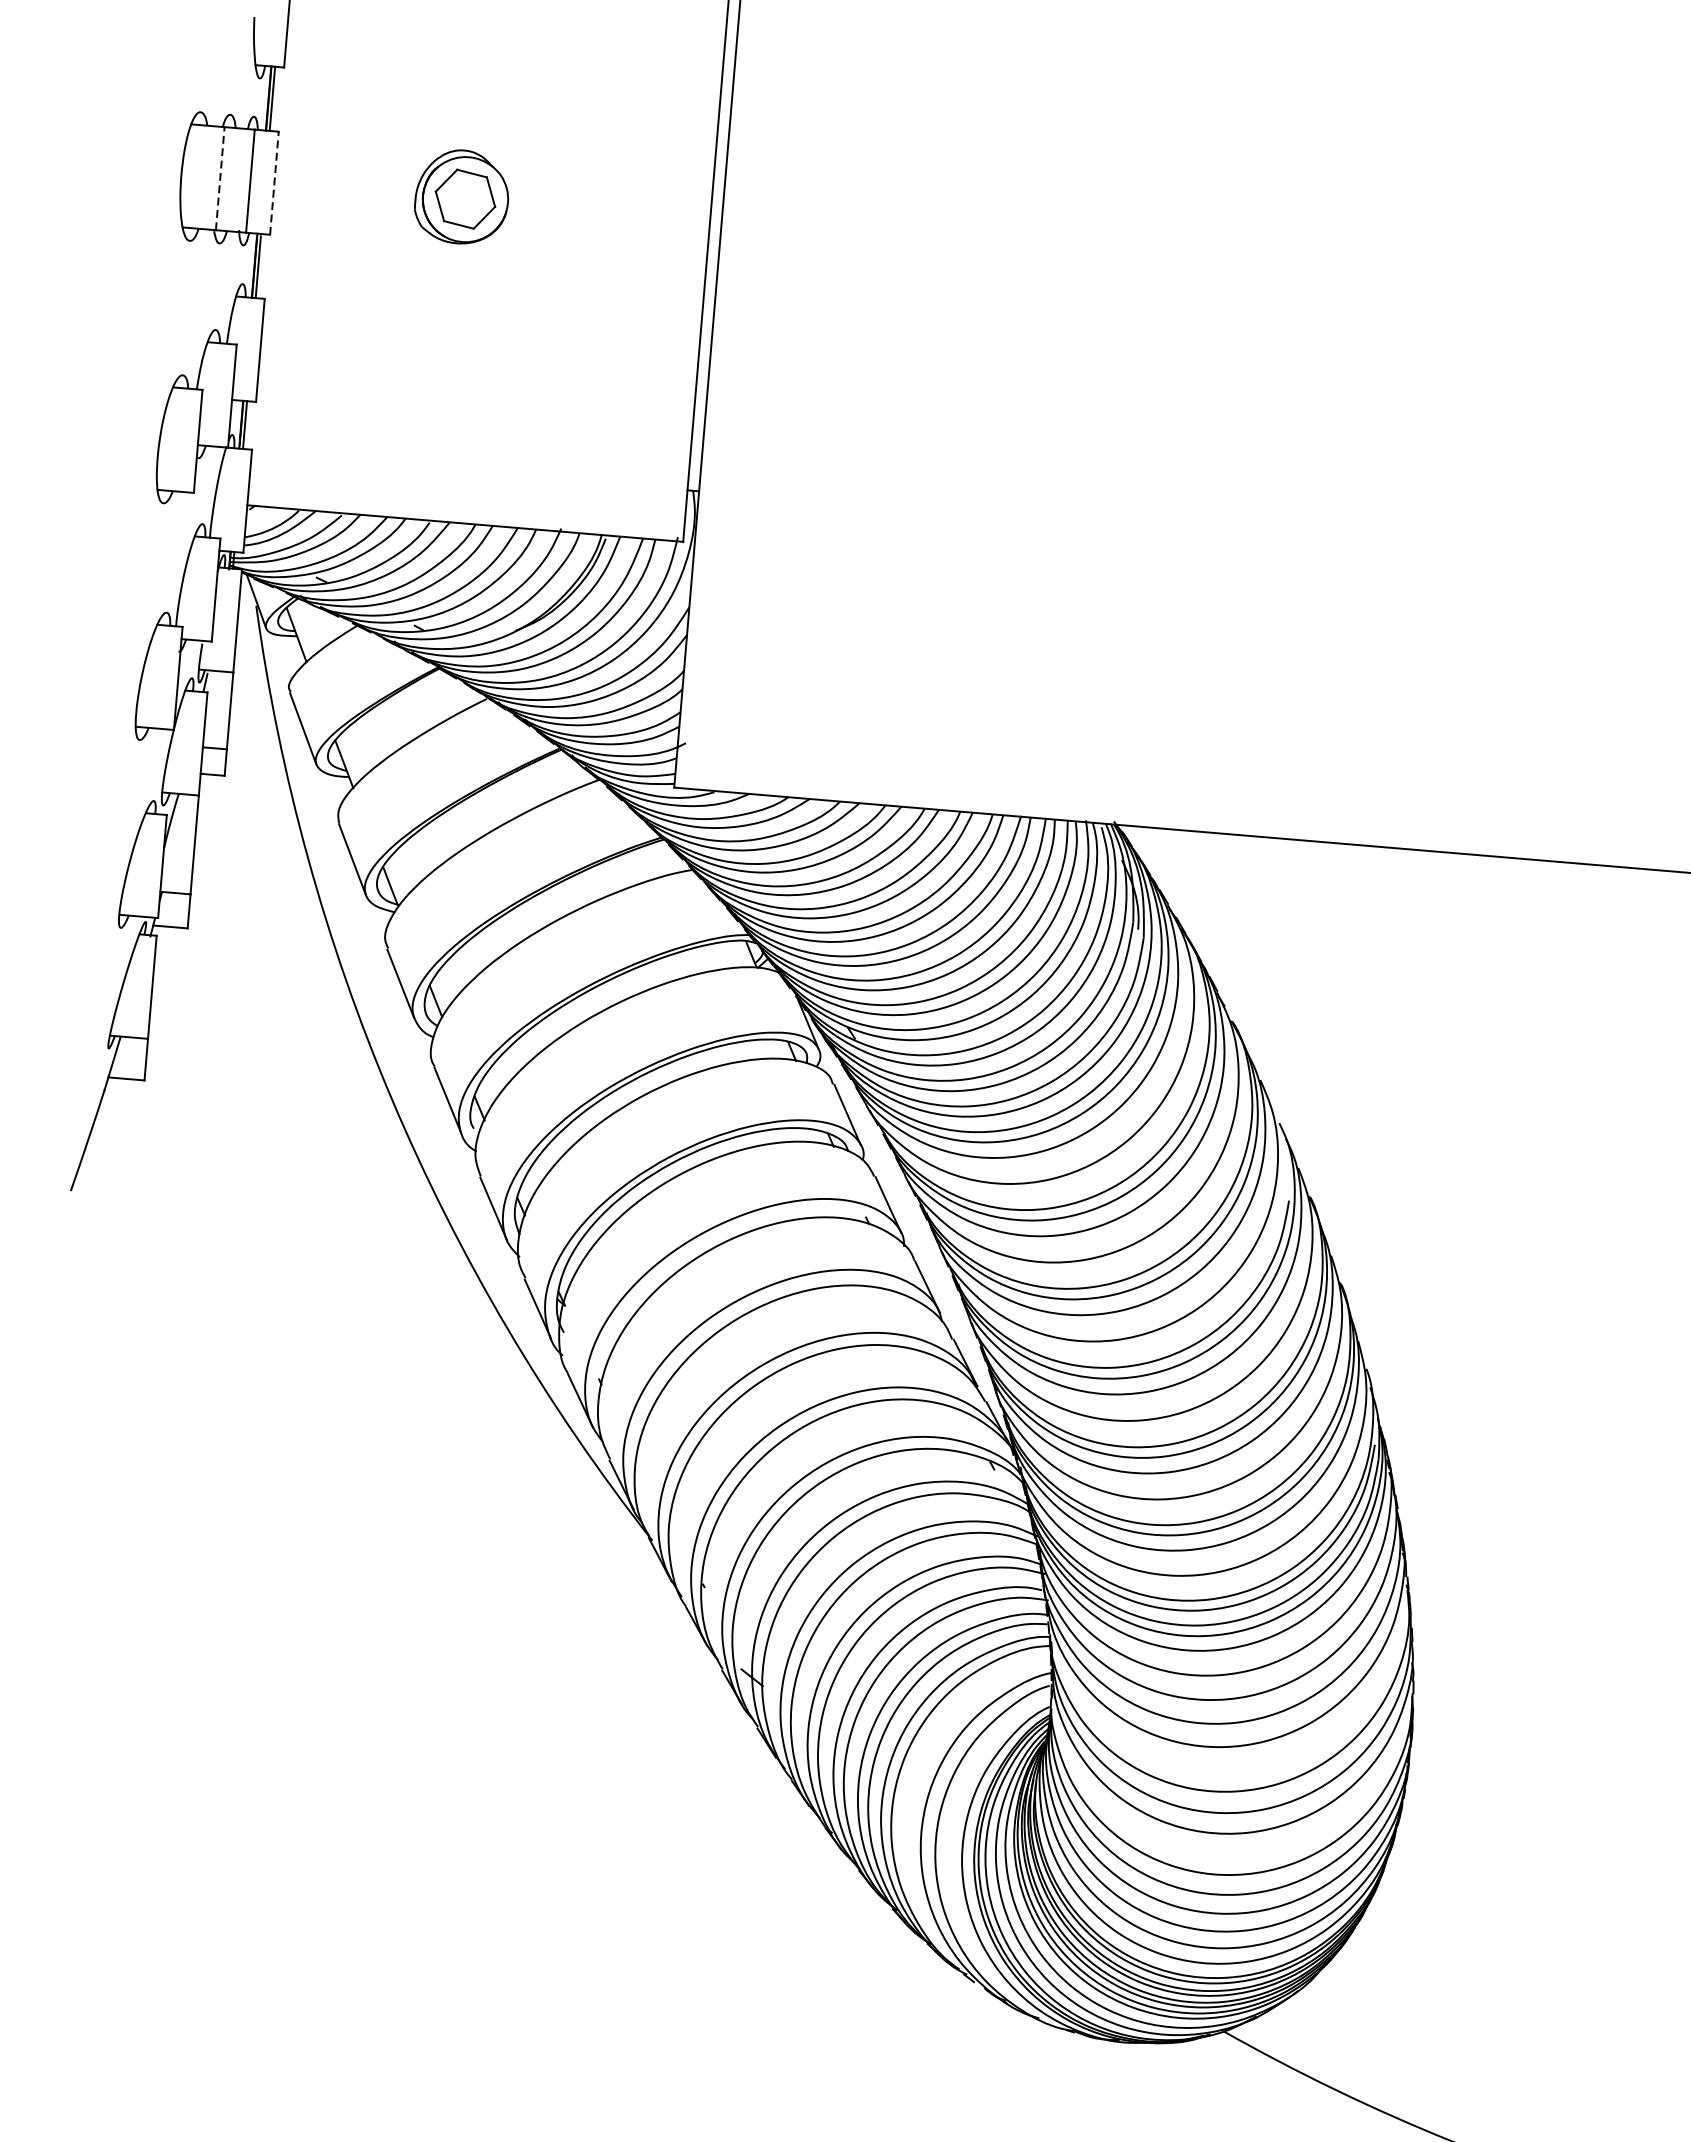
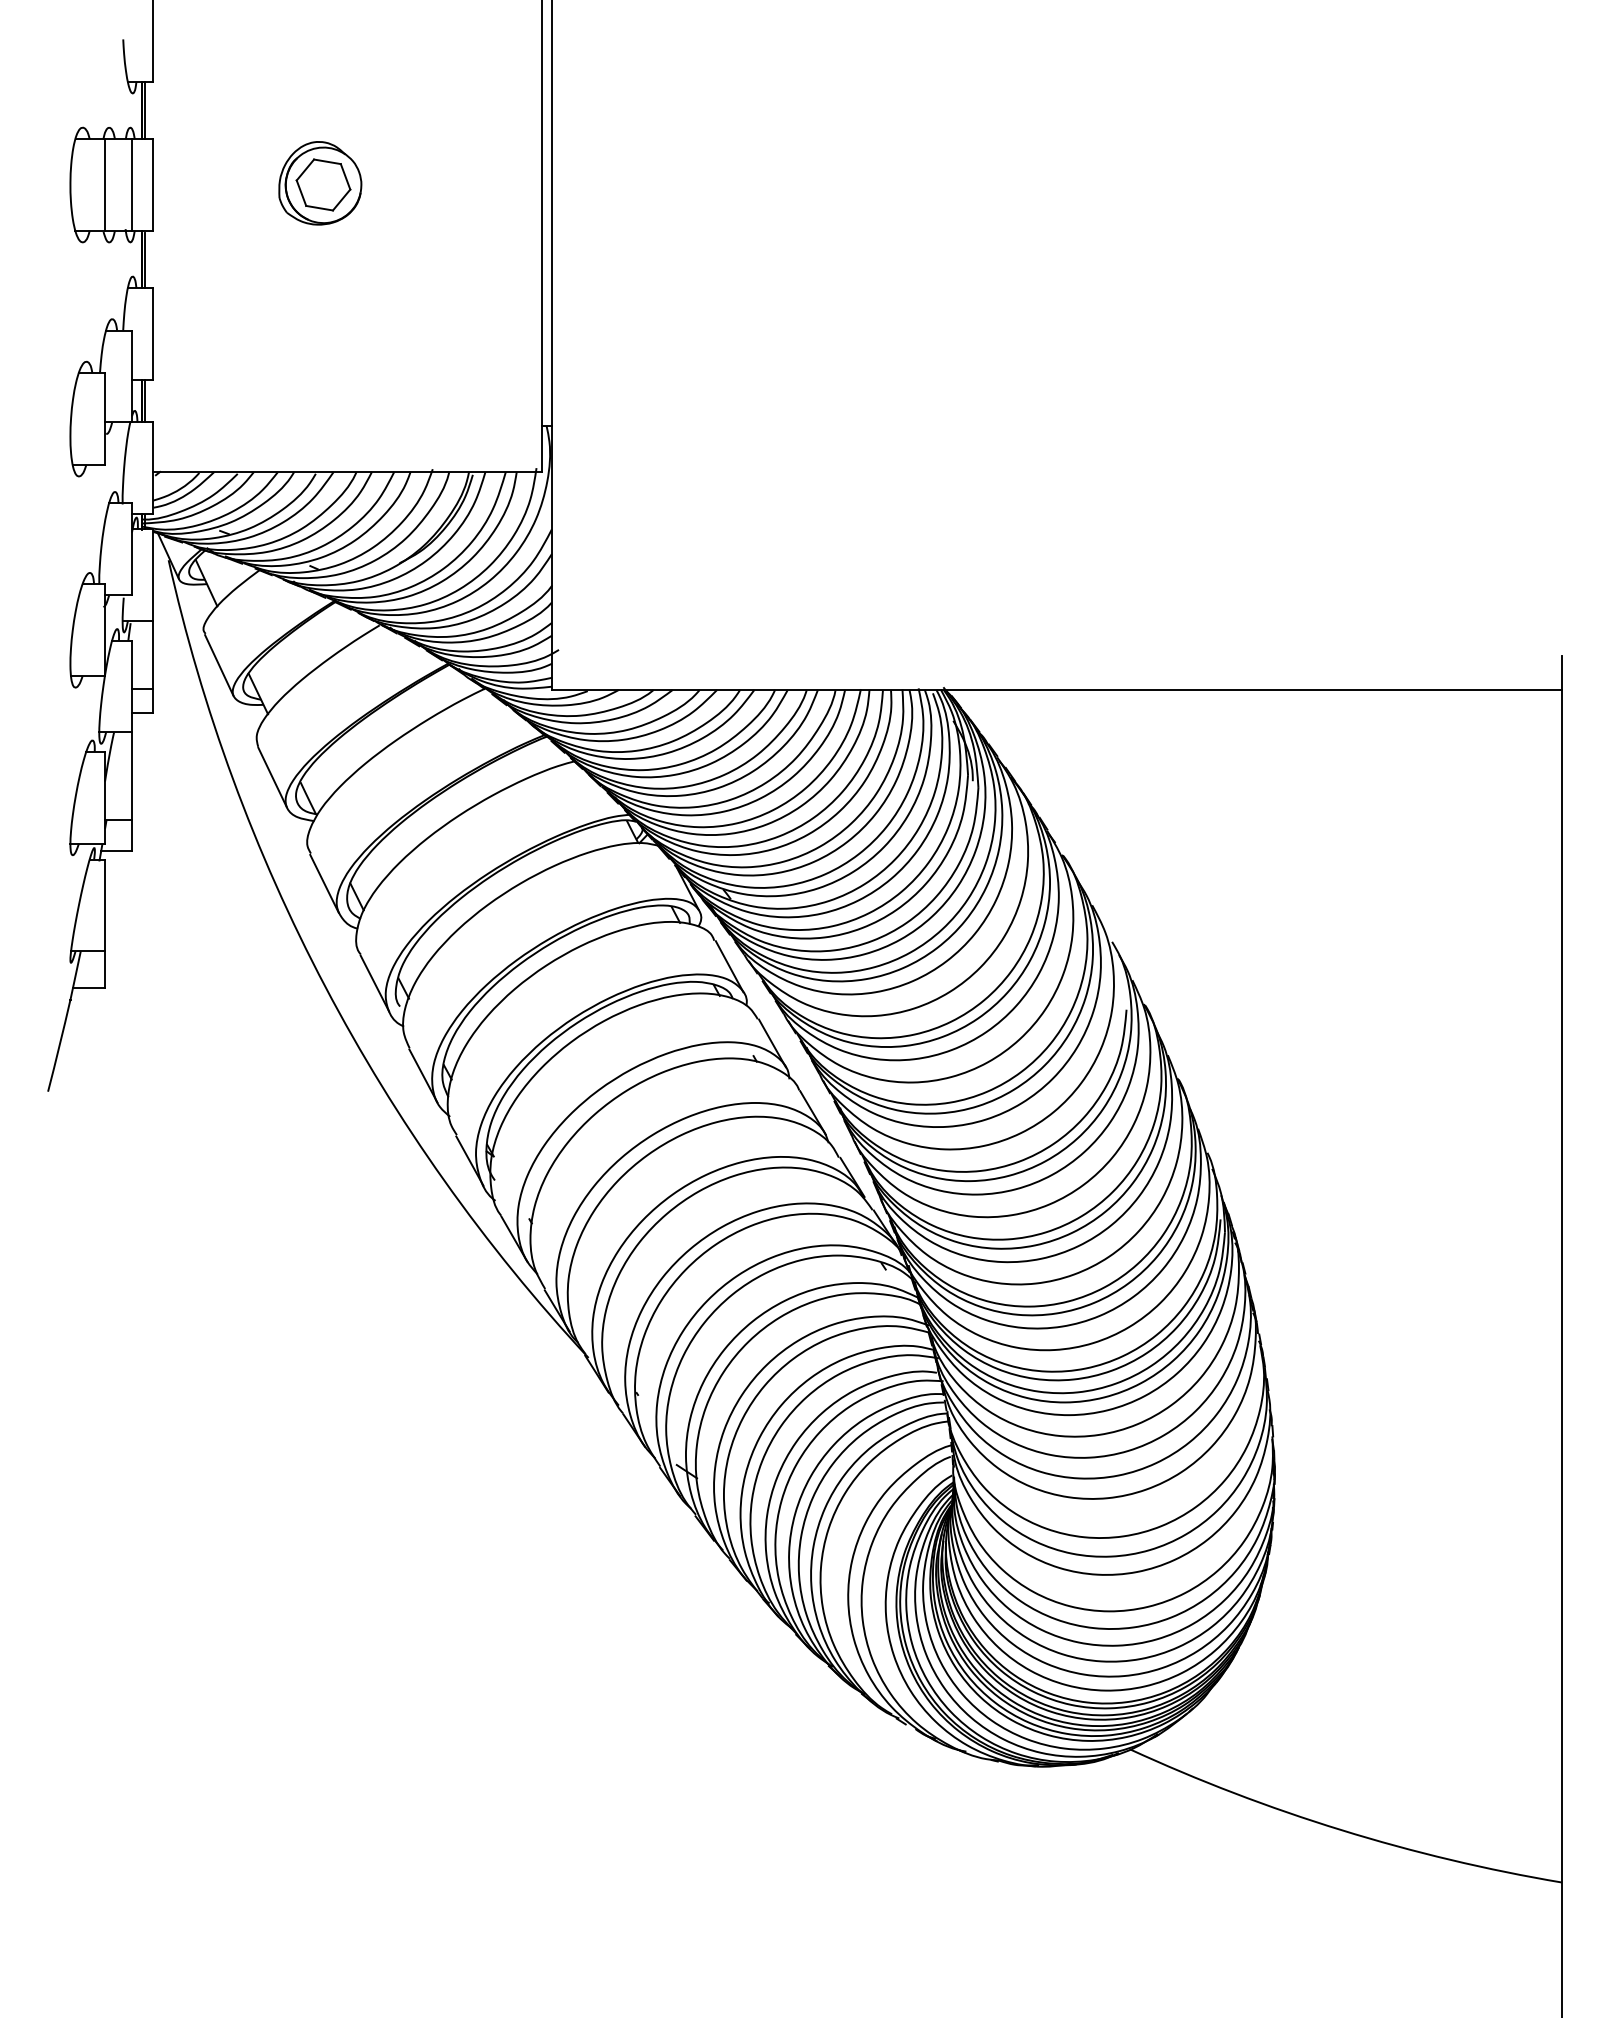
line: (220, 179) -> (105, 185), dashed -> solid
line: (274, 183) -> (153, 185), dashed -> solid

